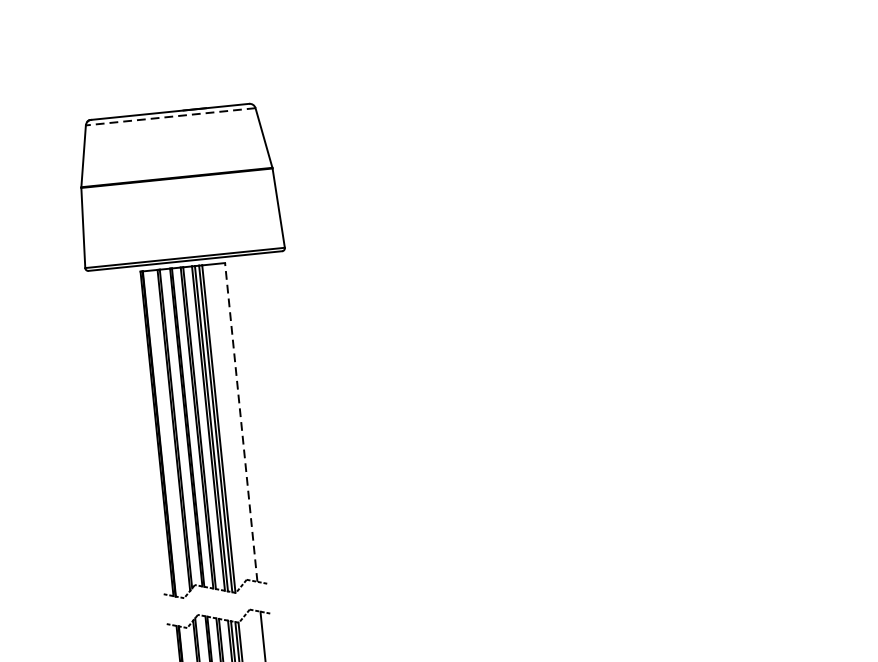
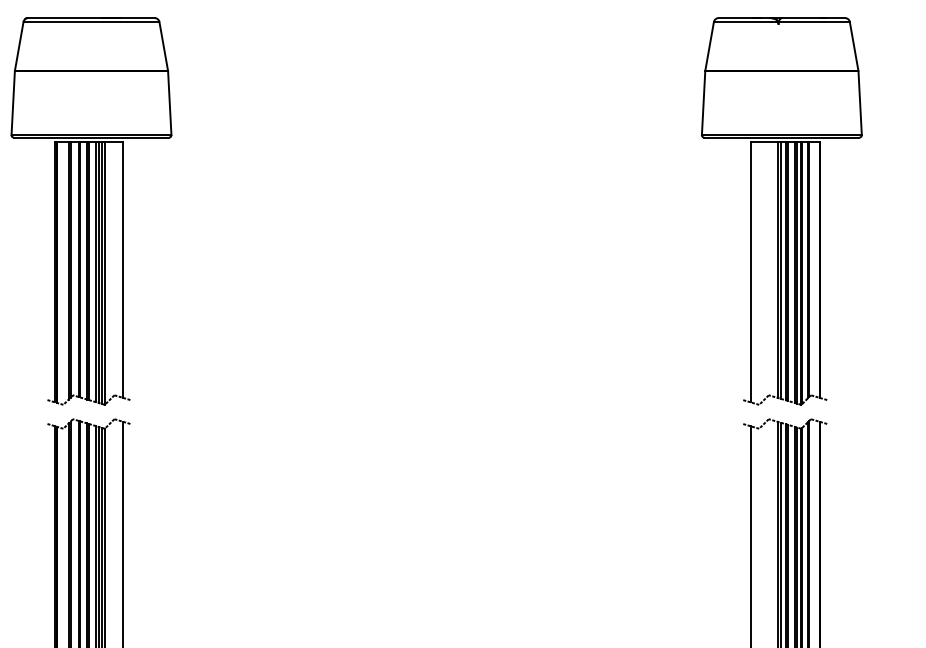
line: (170, 117) -> (91, 22), dashed -> solid
line: (240, 422) -> (122, 270), dashed -> solid

